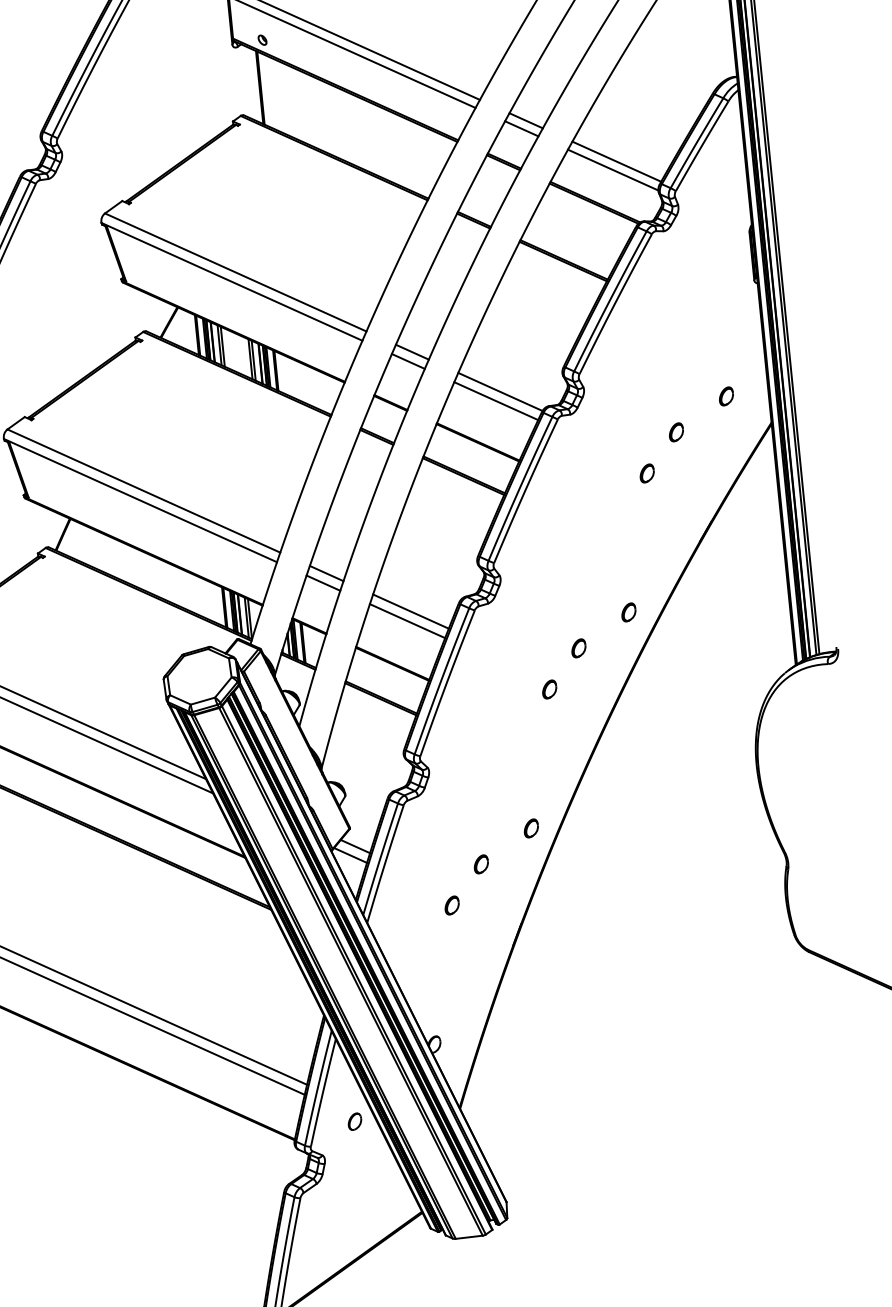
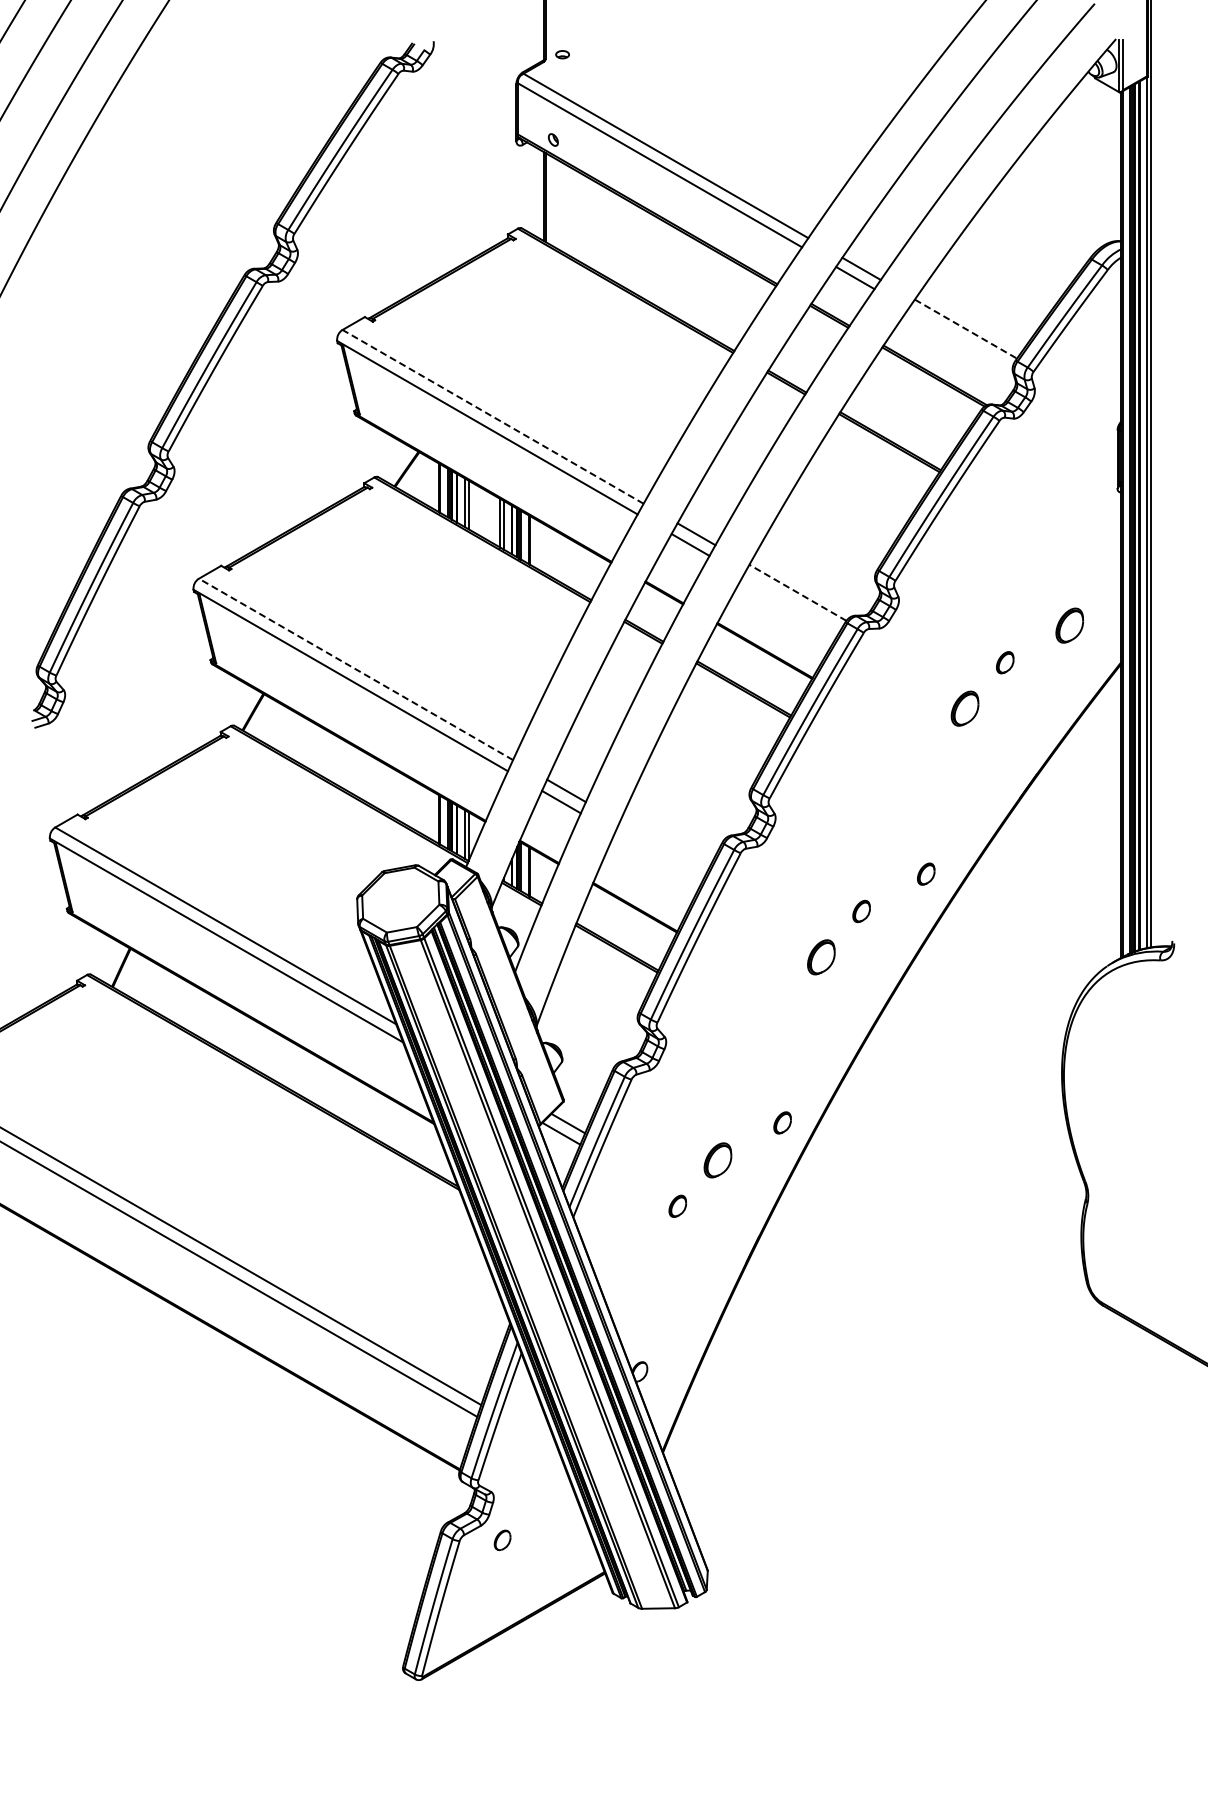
line: (616, 162) -> (965, 329), solid -> dashed
line: (613, 169) -> (960, 338), removed
line: (236, 272) -> (493, 416), solid -> dashed
line: (500, 391) -> (797, 592), solid -> dashed
part: (726, 395) -> (1069, 624), size x1.6
line: (496, 401) -> (791, 603), removed
part: (646, 473) -> (964, 708), size x1.6
line: (143, 491) -> (355, 669), solid -> dashed
line: (410, 611) -> (663, 846), removed
line: (407, 621) -> (658, 858), removed
part: (549, 689) -> (821, 957), size x1.6
part: (480, 863) -> (717, 1159), size x1.6
part: (354, 1121) -> (502, 1539), moved

